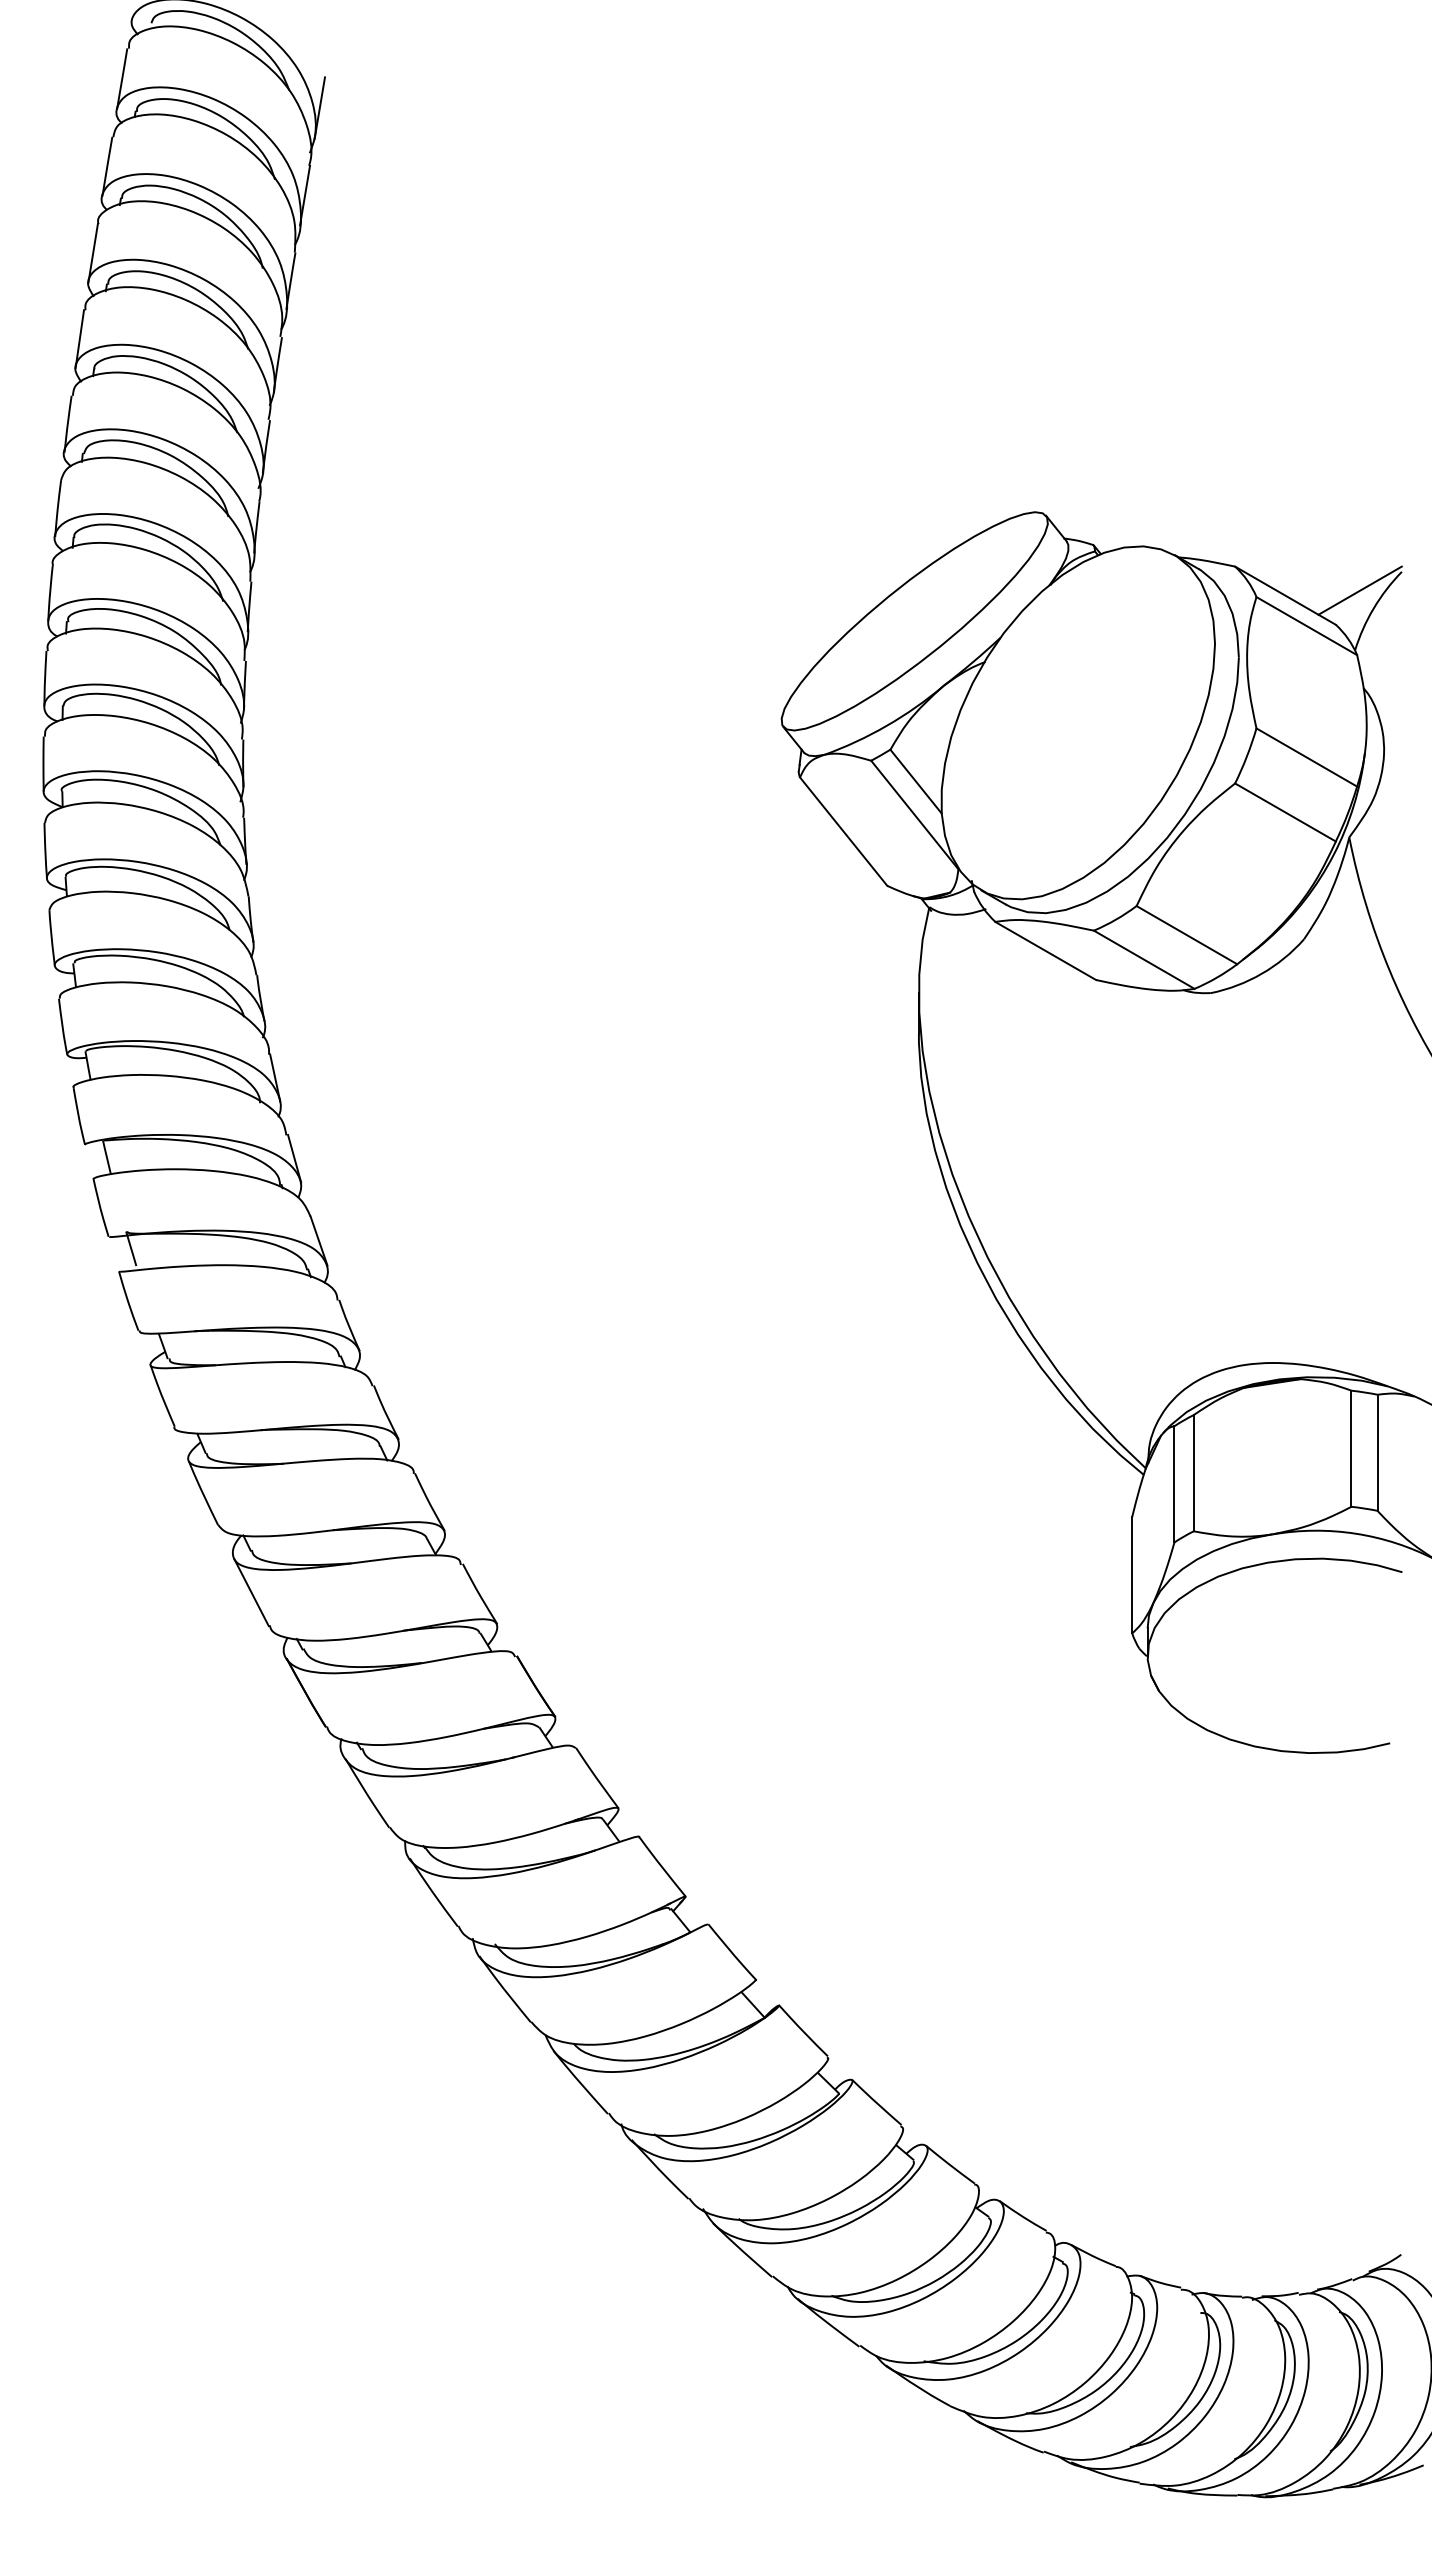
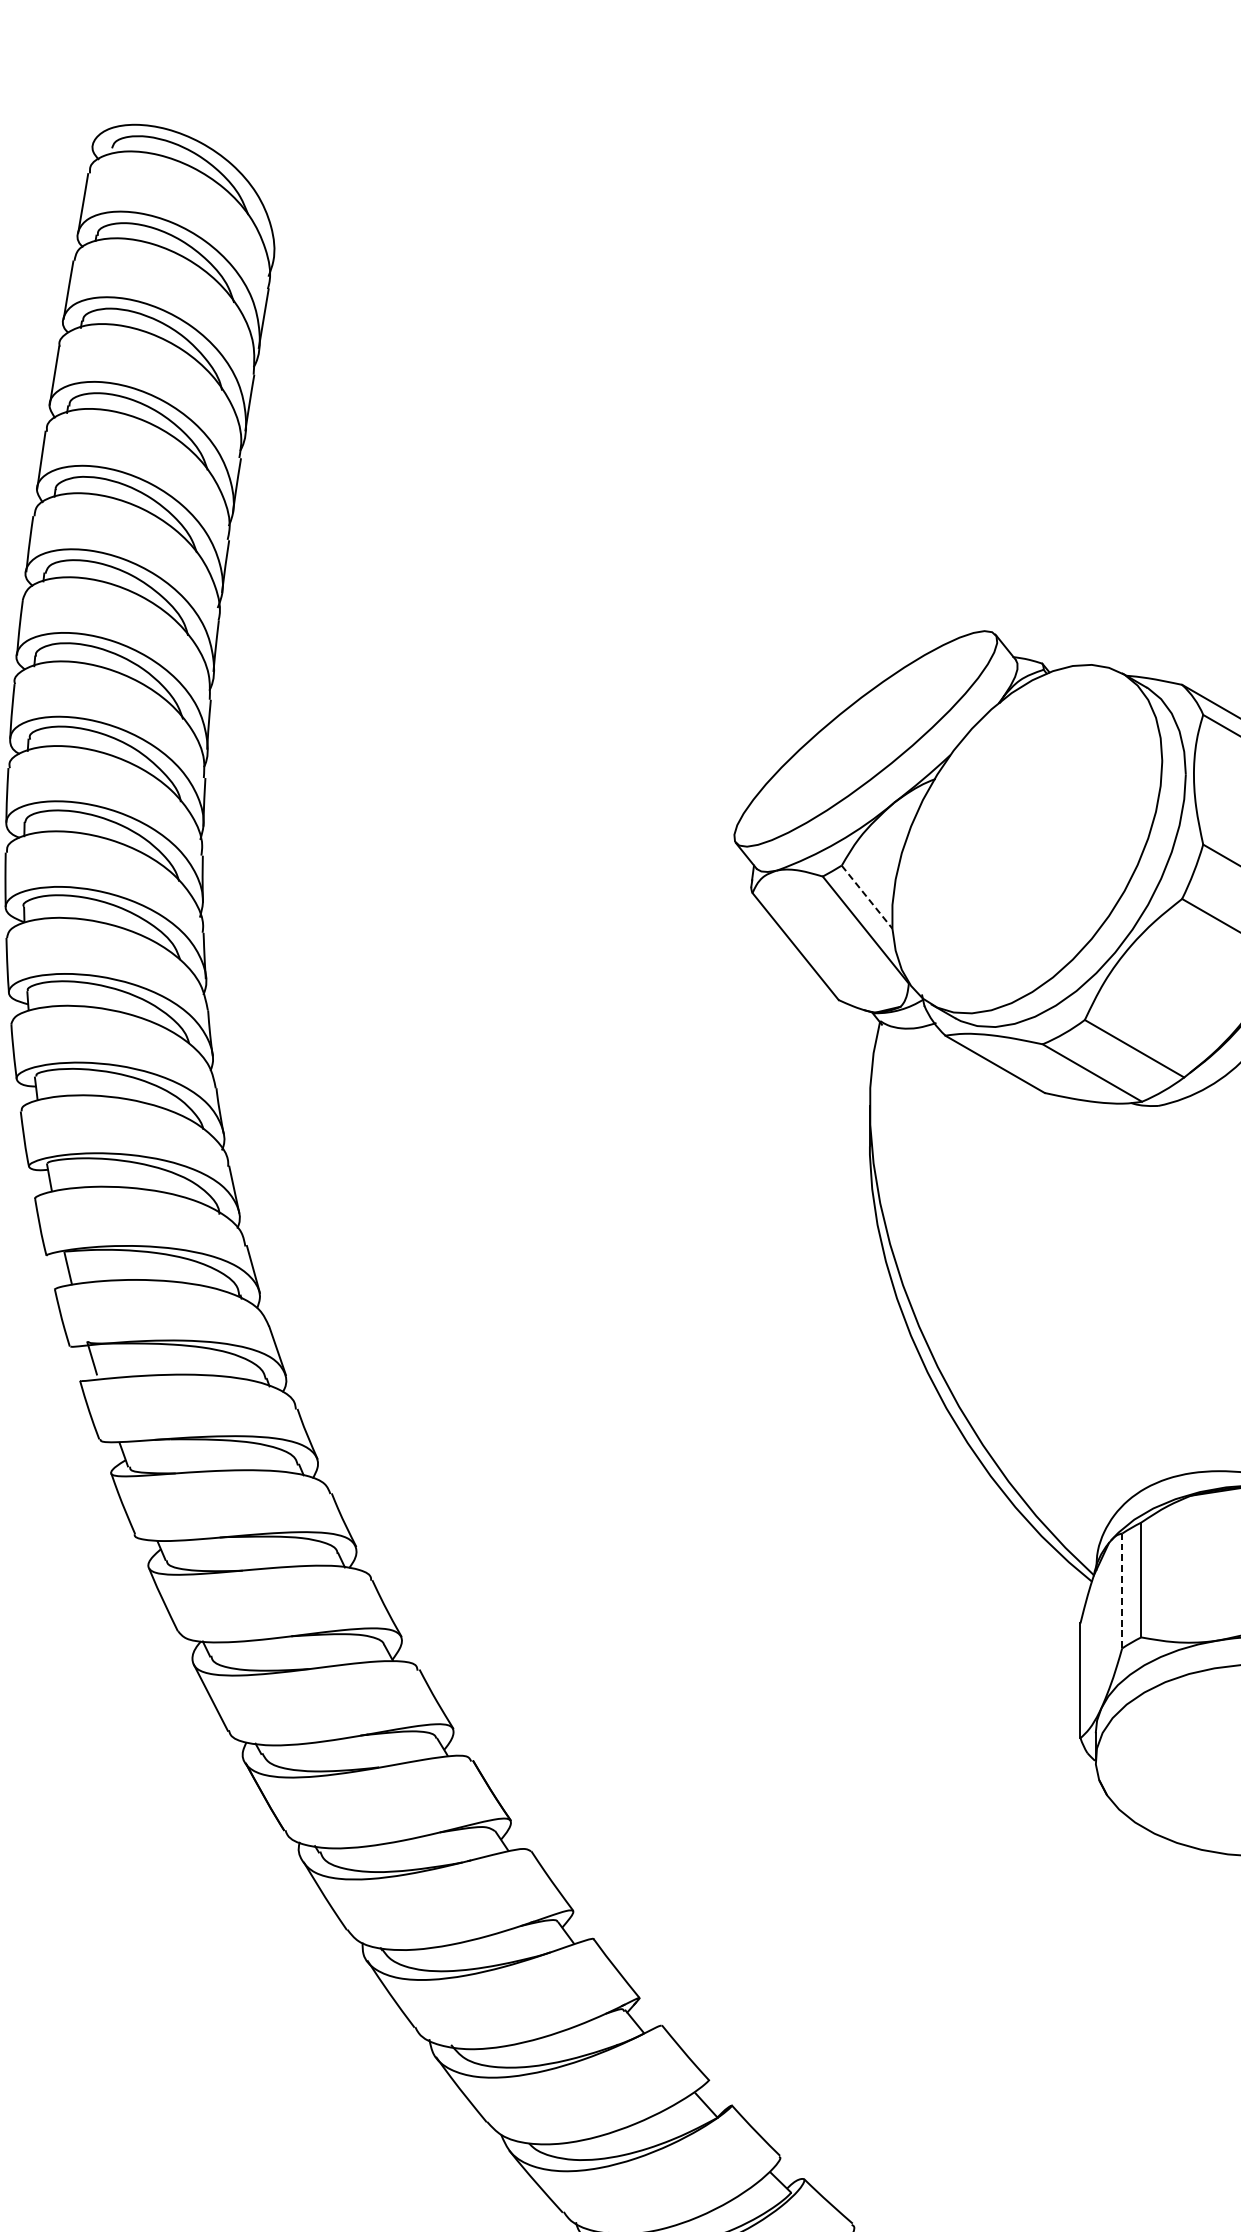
line: (319, 108) -> (278, 232), removed
line: (916, 781) -> (867, 897), solid -> dashed
line: (1174, 1483) -> (1122, 1590), solid -> dashed

